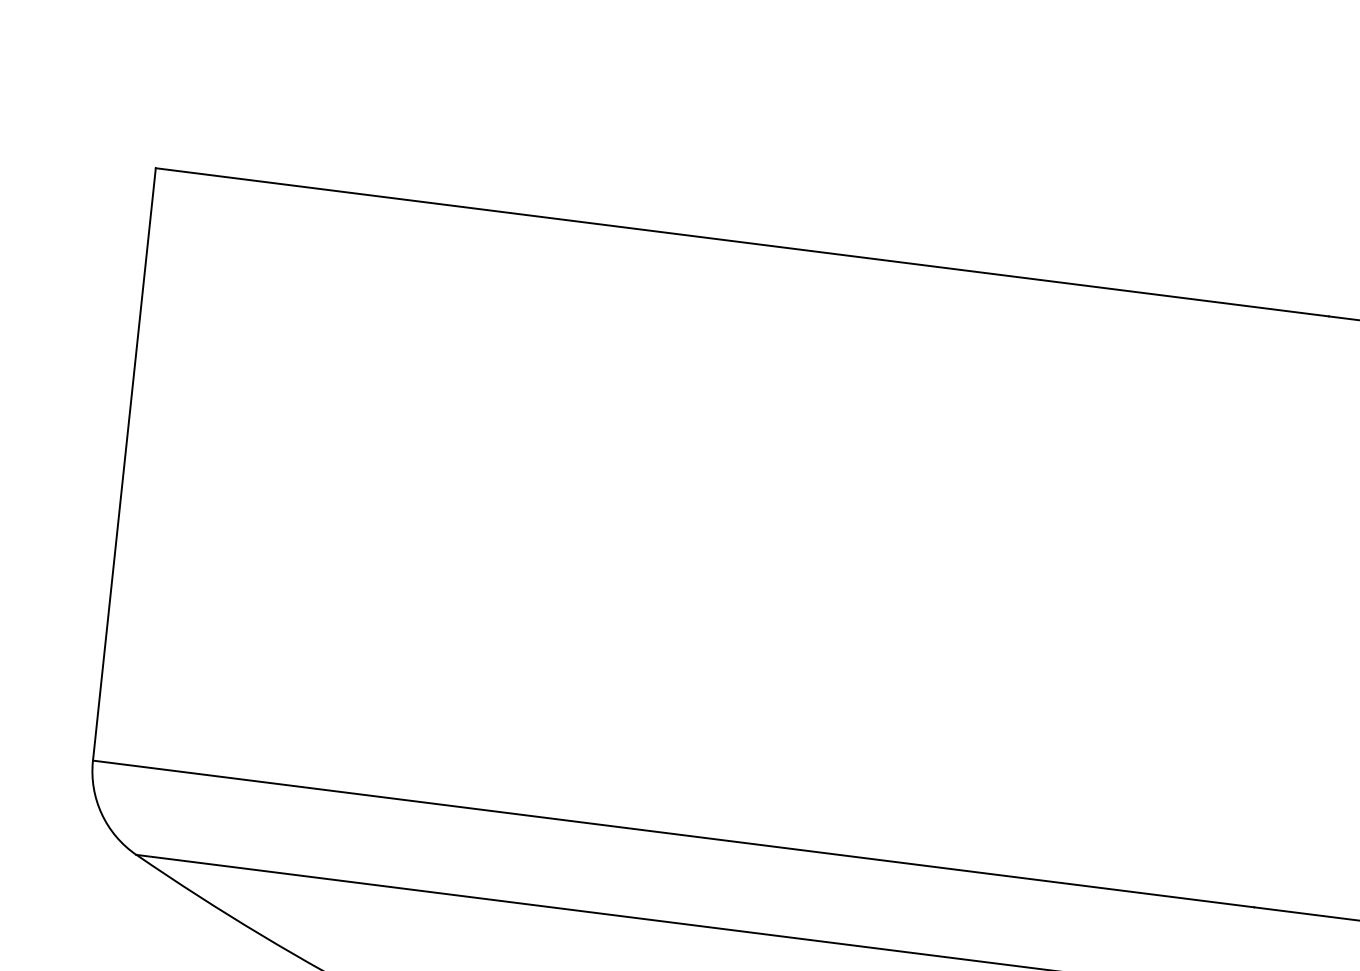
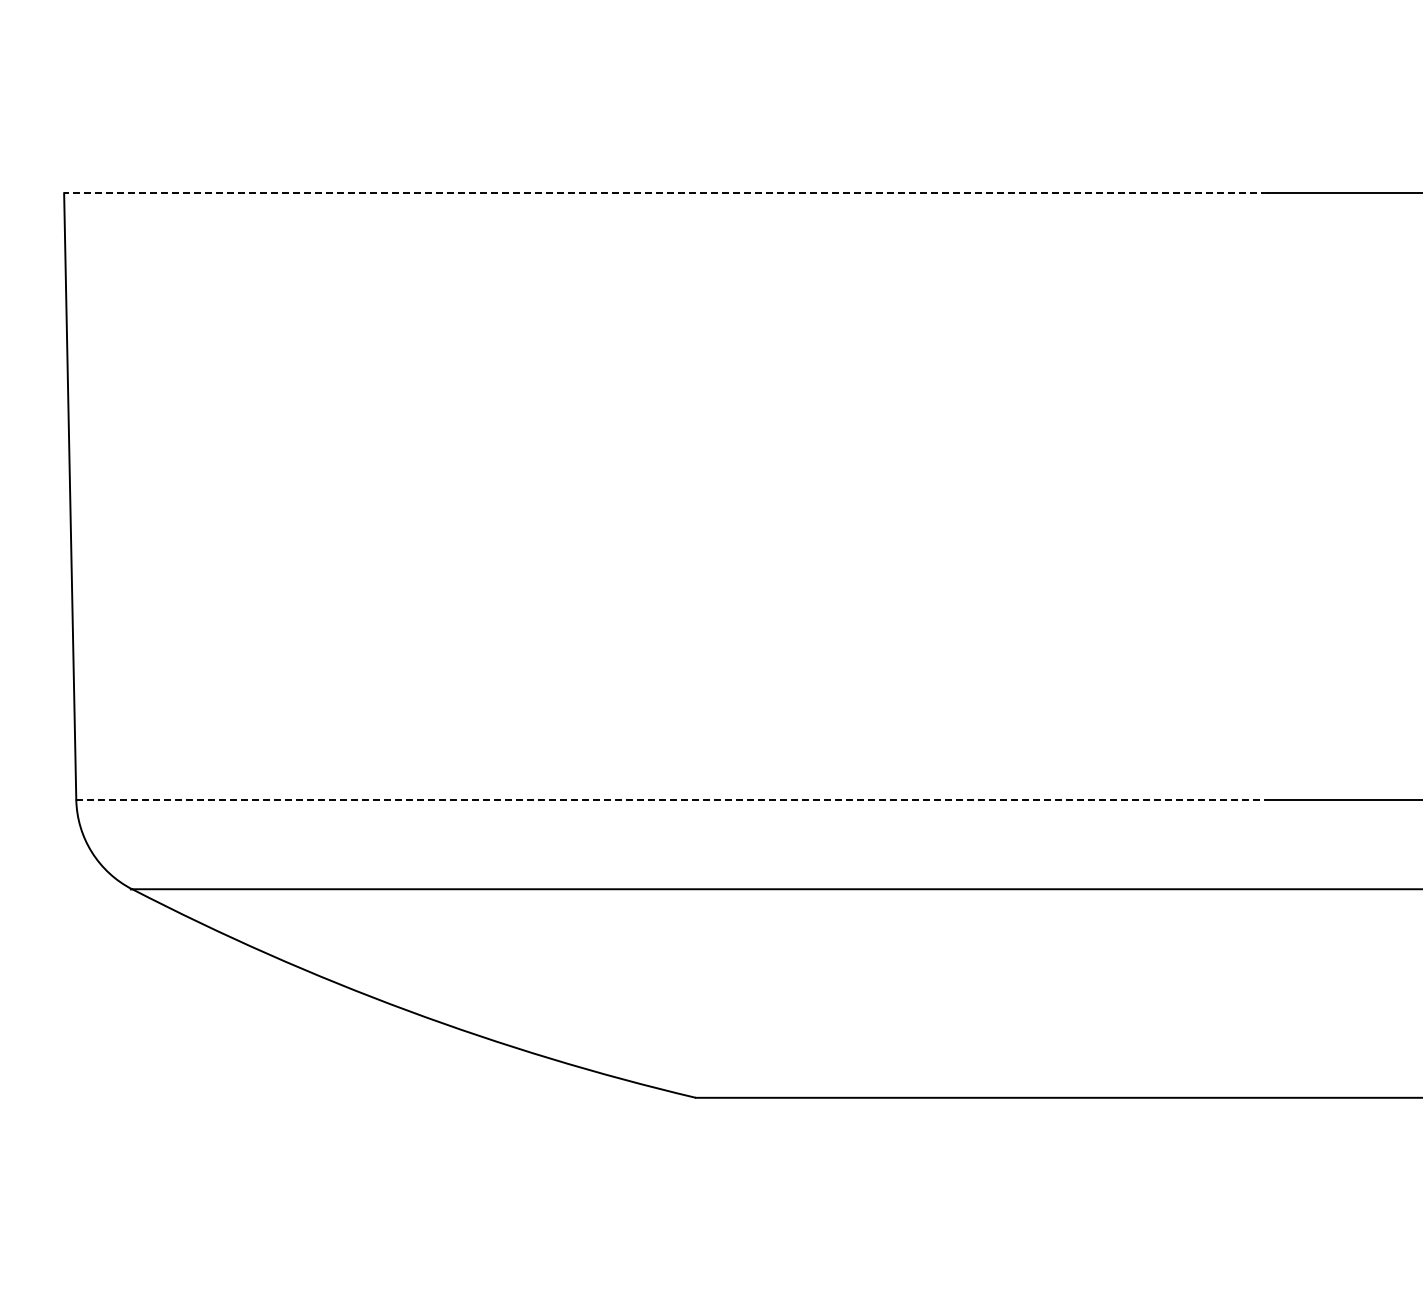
line: (742, 242) -> (666, 193), solid -> dashed
line: (673, 833) -> (672, 799), solid -> dashed

